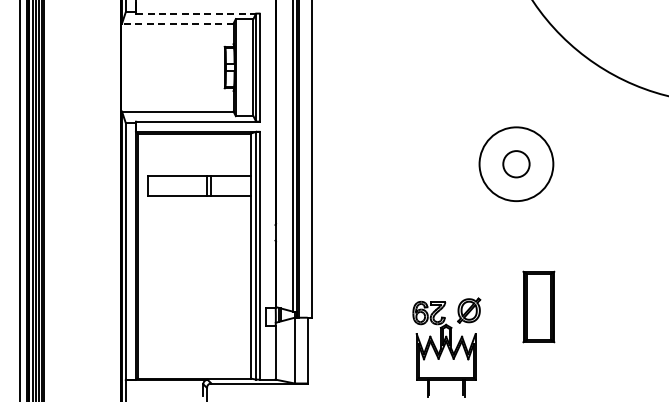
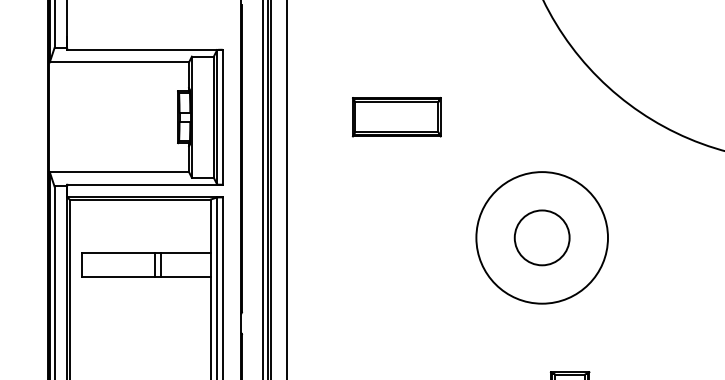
line: (198, 13) -> (145, 49), dashed -> solid
line: (177, 23) -> (119, 62), dashed -> solid
part: (399, 67) -> (396, 117), added
circle: (516, 163) -> (542, 236), size x1.43
circle: (516, 164) -> (542, 238), size x1.67

